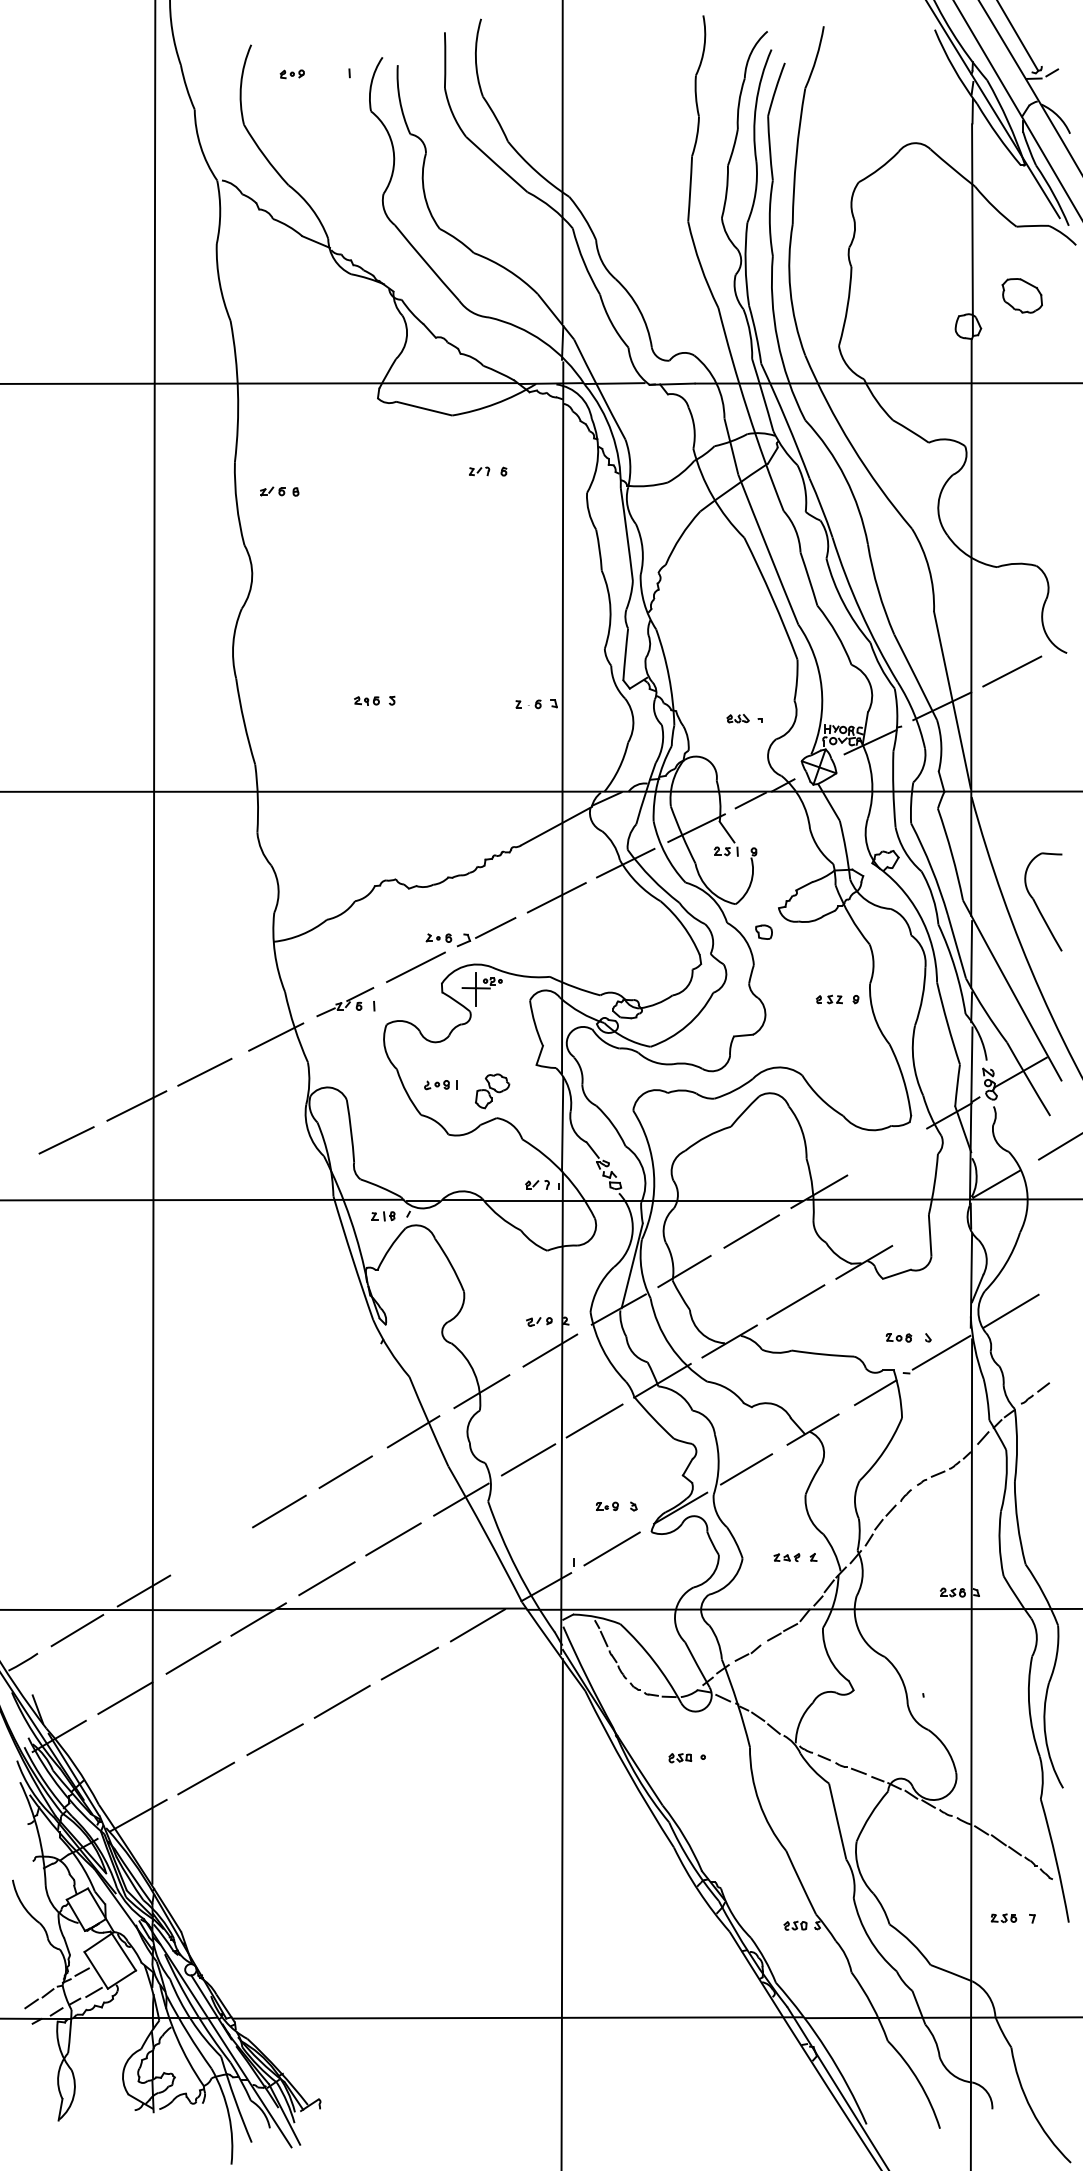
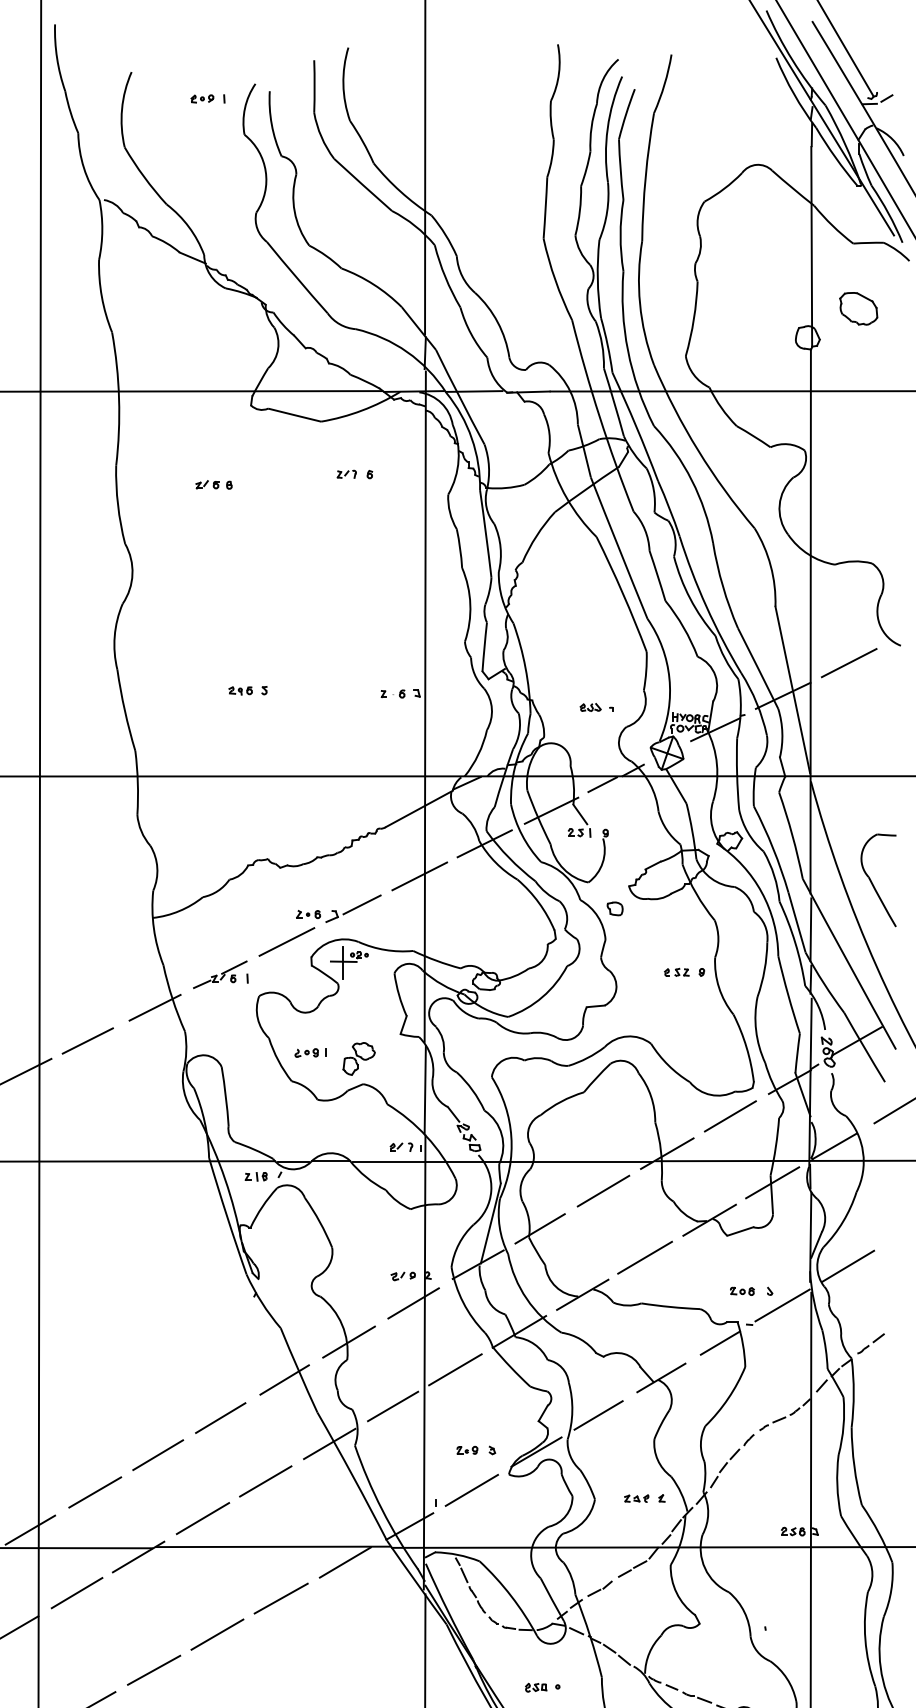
part: (291, 74) -> (201, 99), moved
part: (279, 491) -> (213, 484), moved
line: (886, 1152) -> (730, 1116), added
line: (930, 1222) -> (772, 1182), added
line: (212, 1551) -> (95, 1492), added

